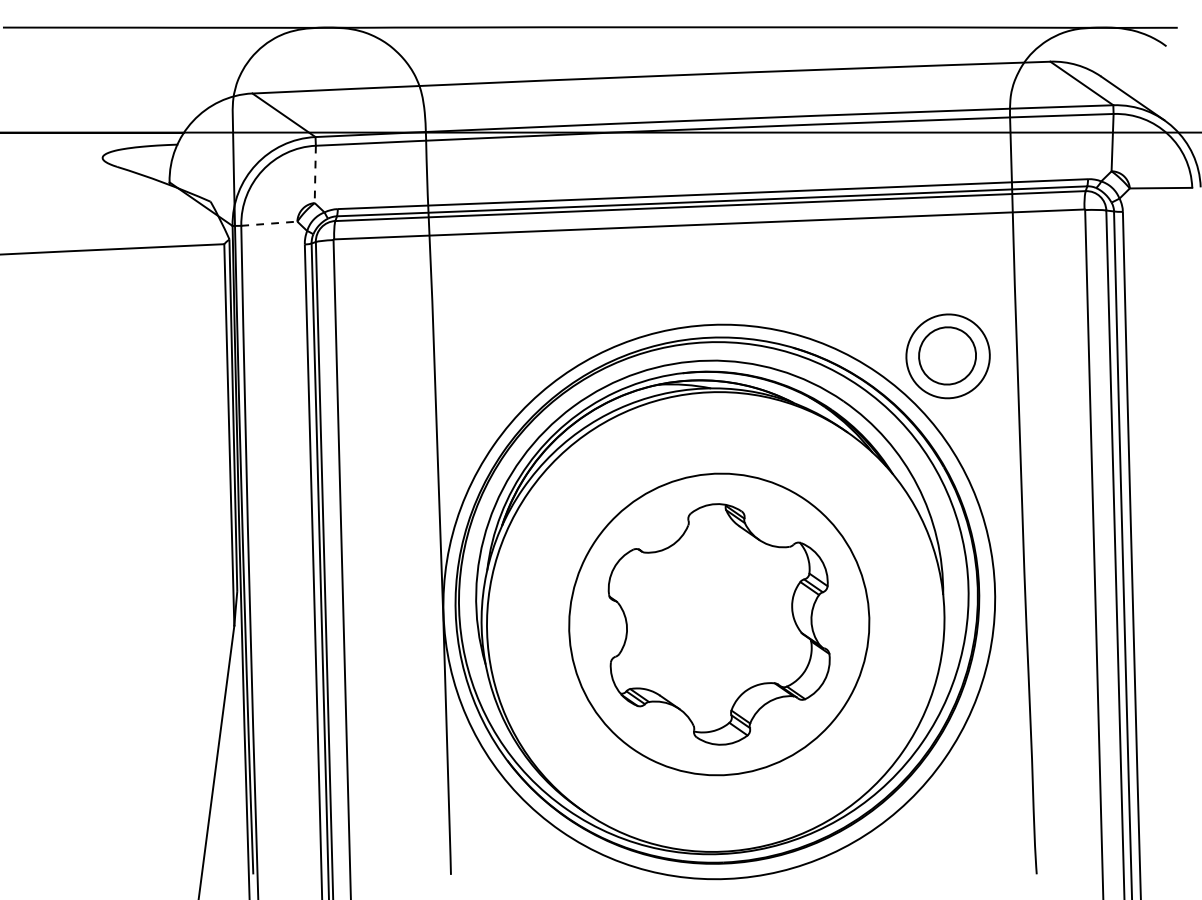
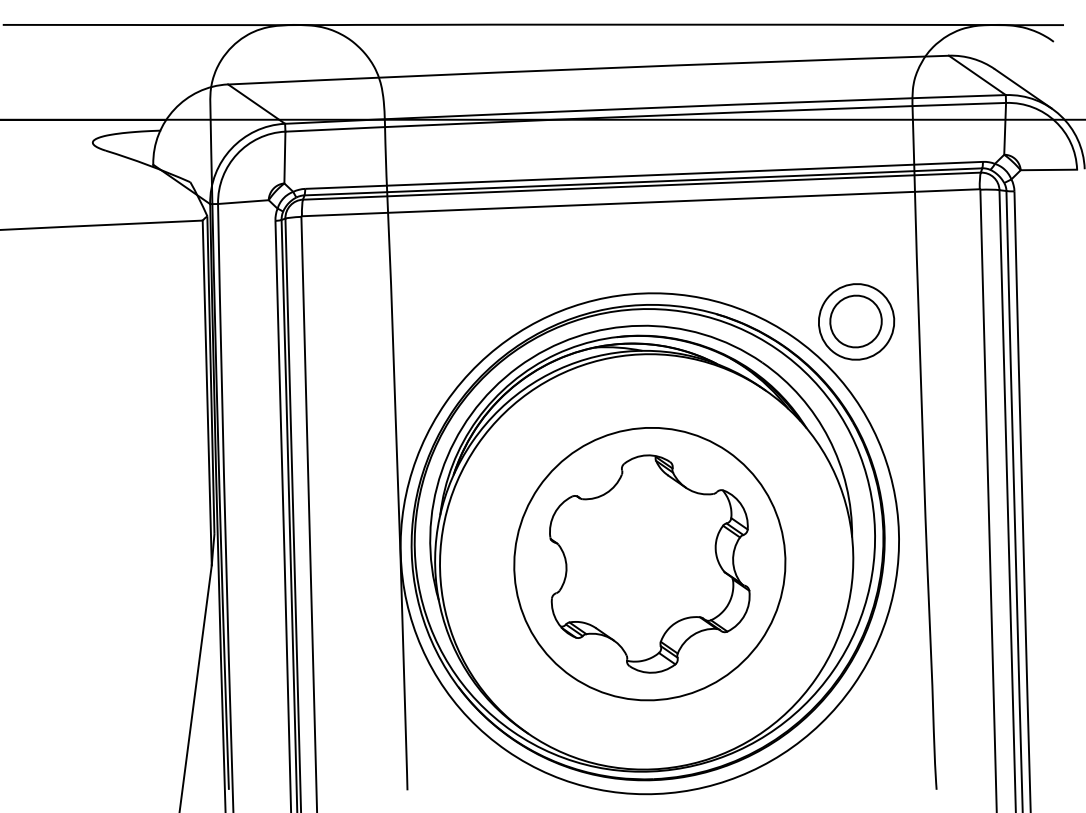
line: (314, 174) -> (284, 157), dashed -> solid
line: (269, 224) -> (243, 202), dashed -> solid

